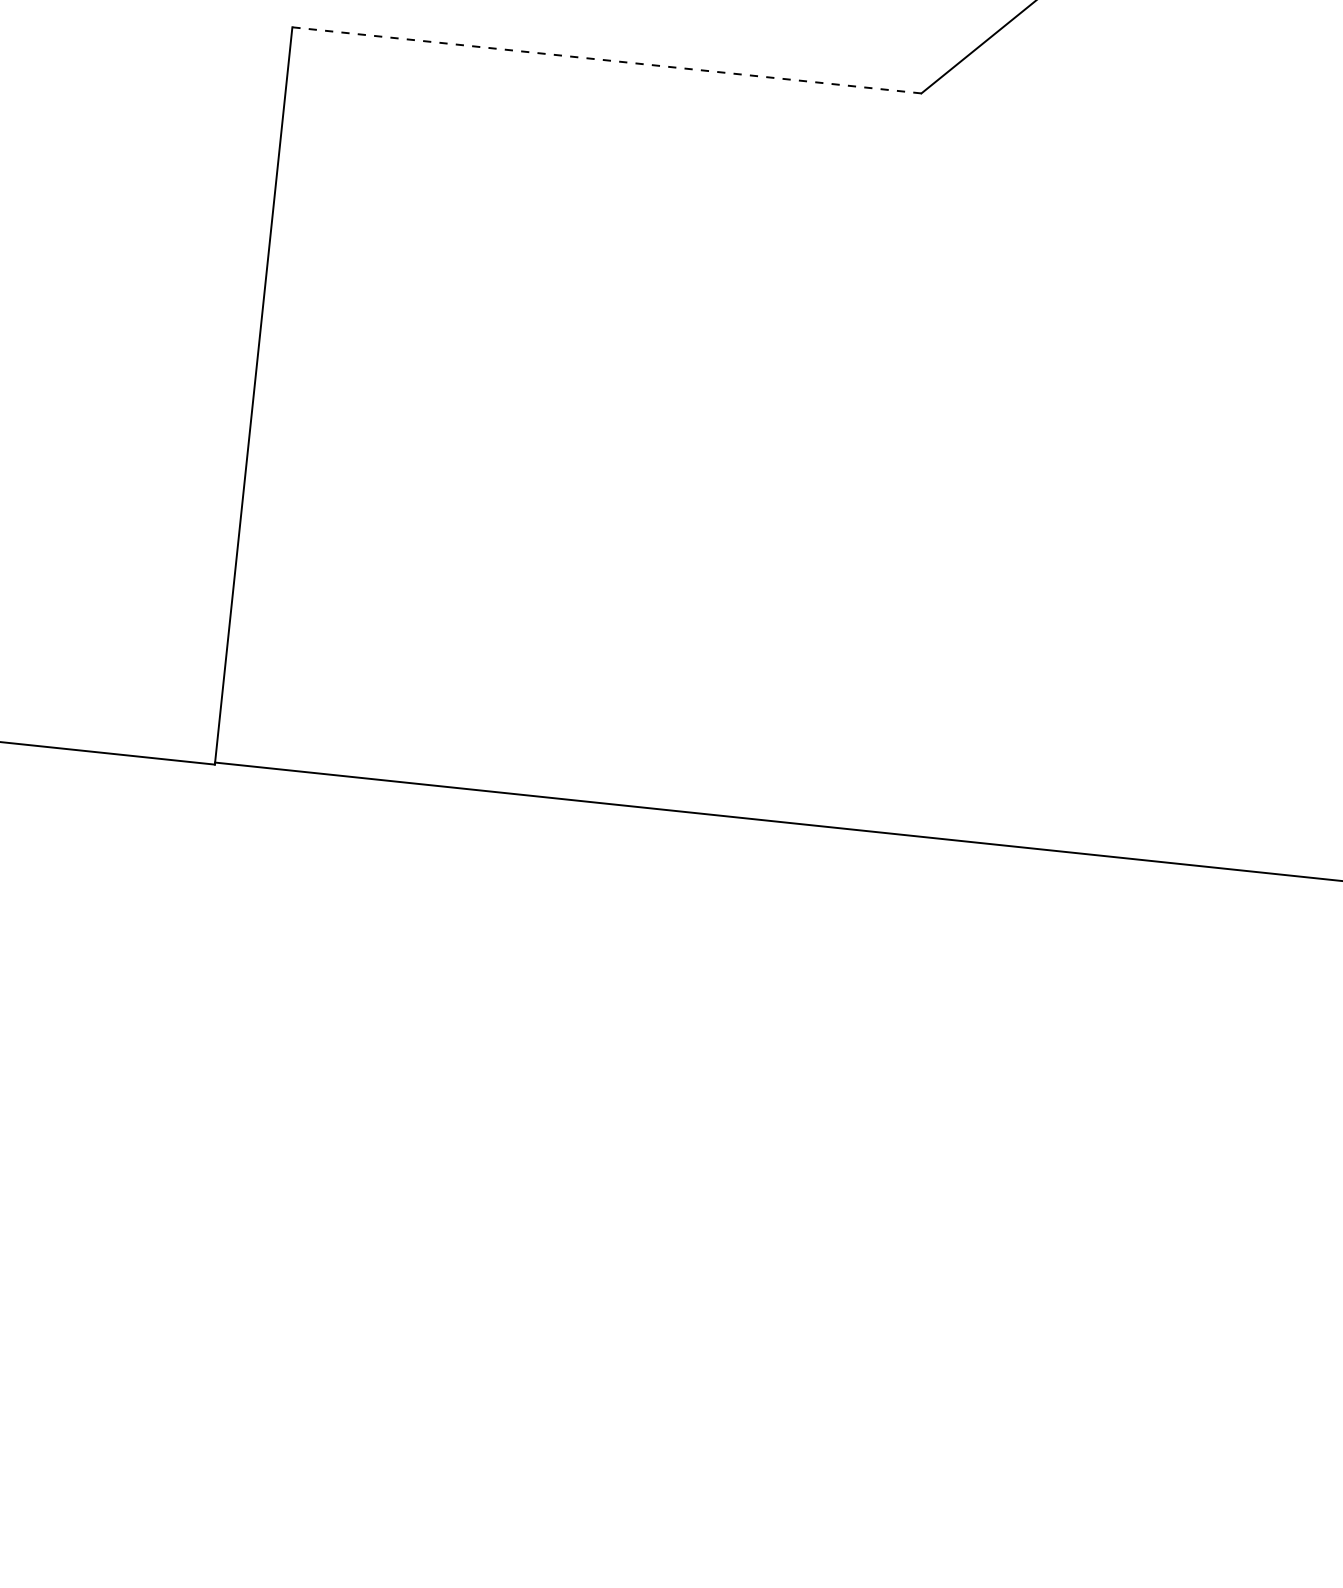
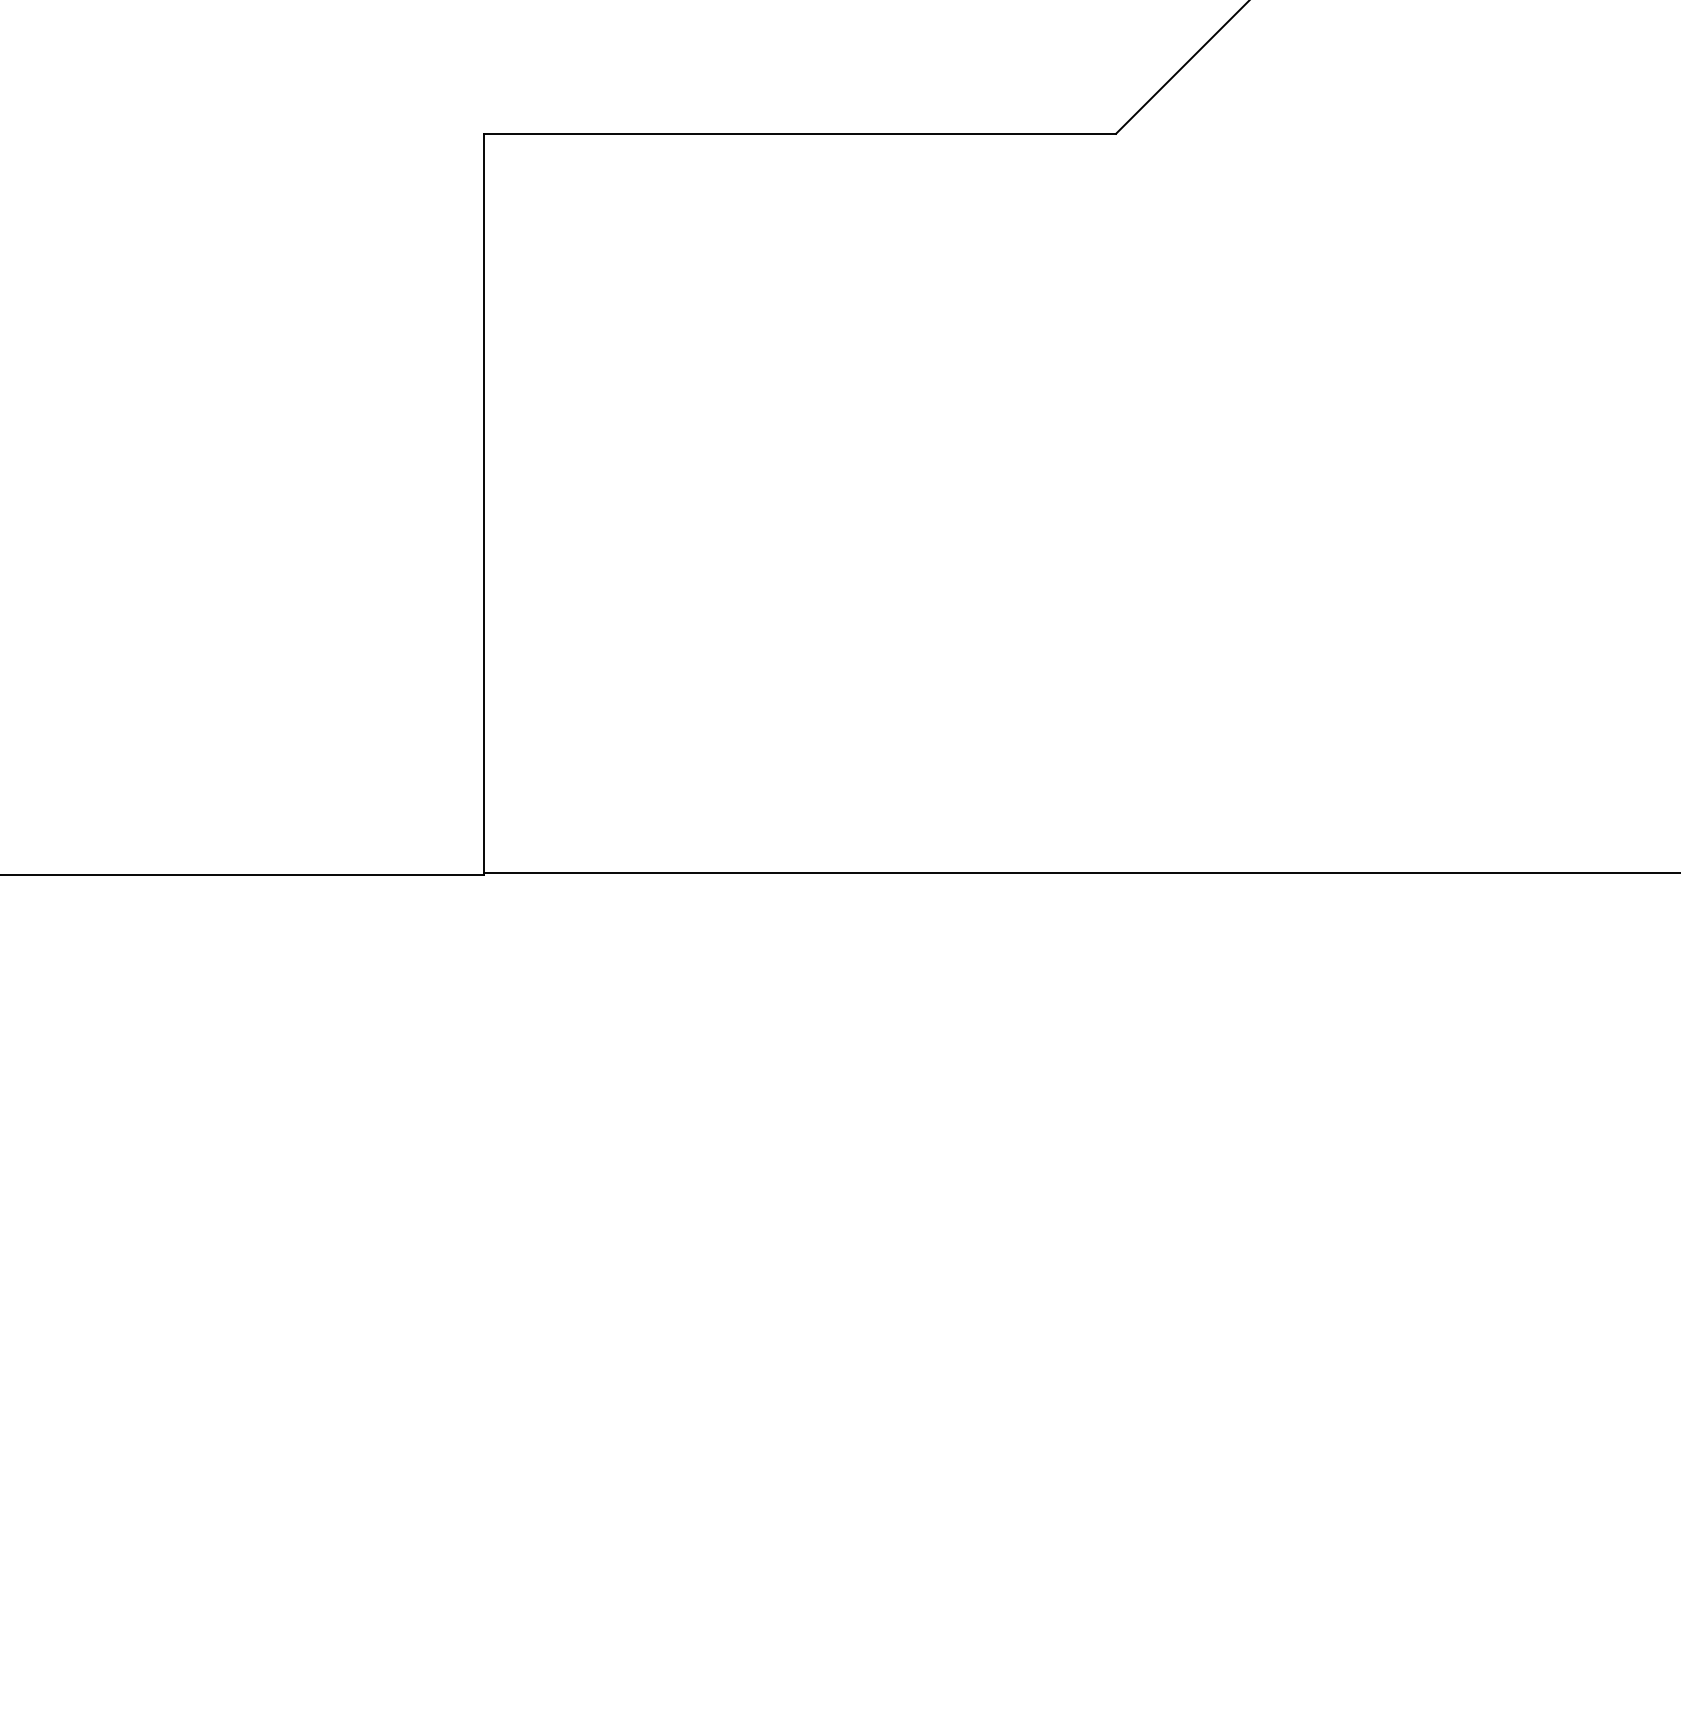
line: (607, 60) -> (800, 133), dashed -> solid

